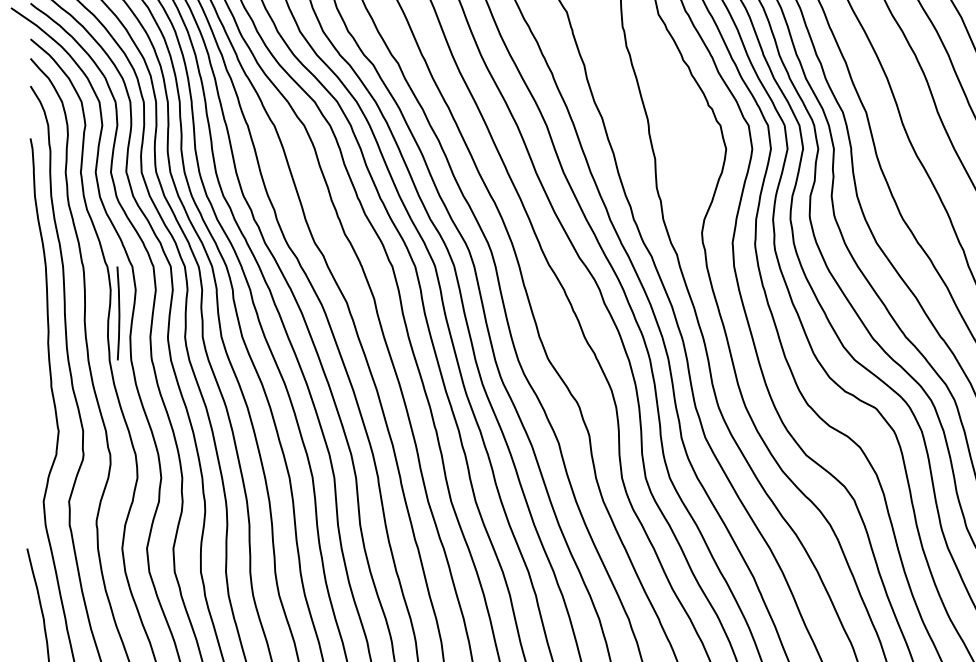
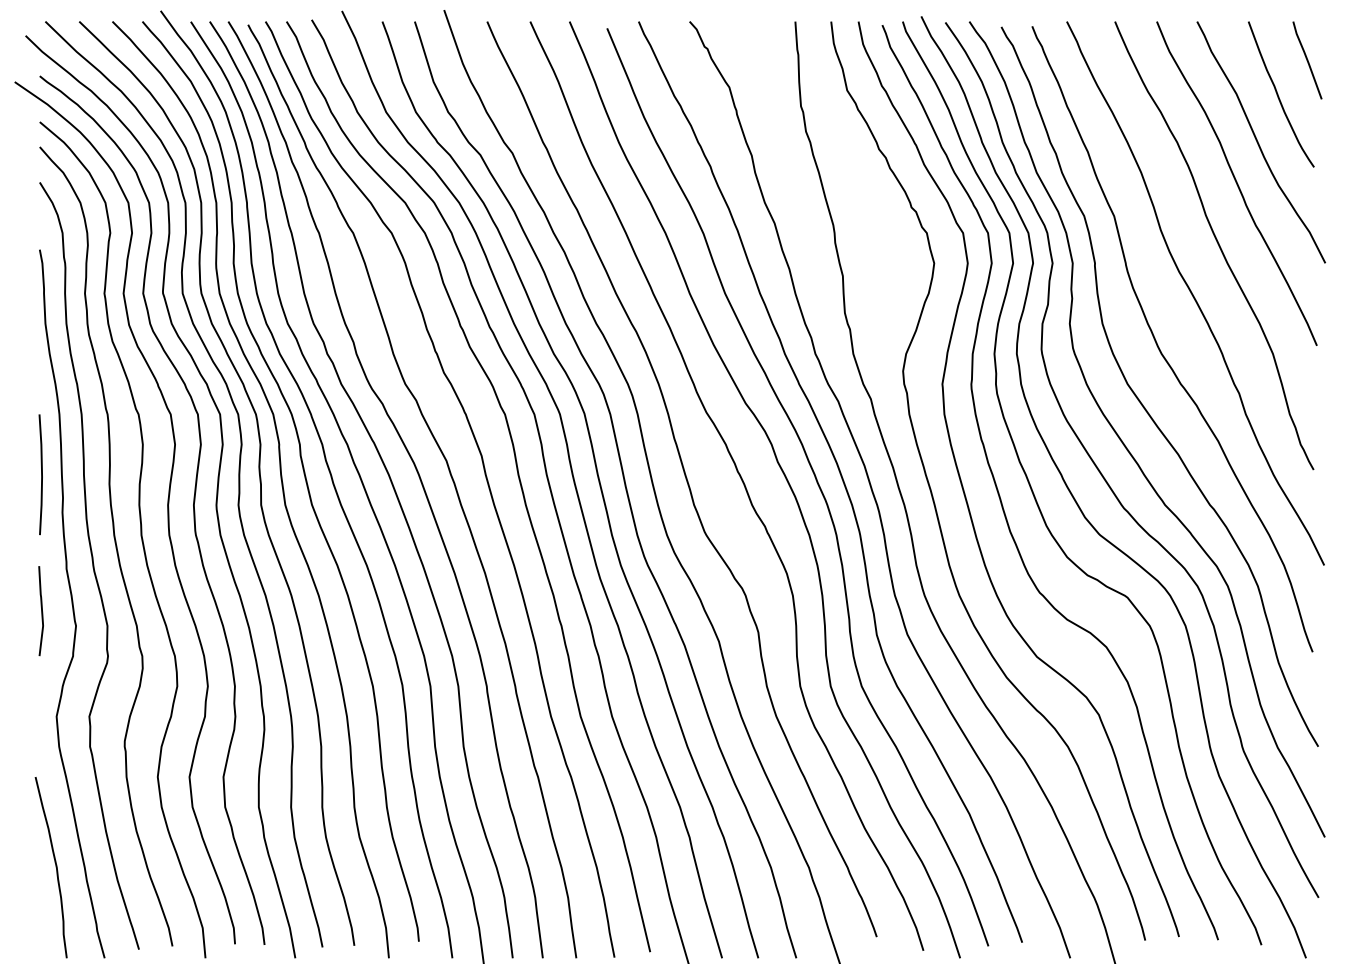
line: (118, 313) -> (41, 474), moved
line: (31, 419) -> (41, 611), added

